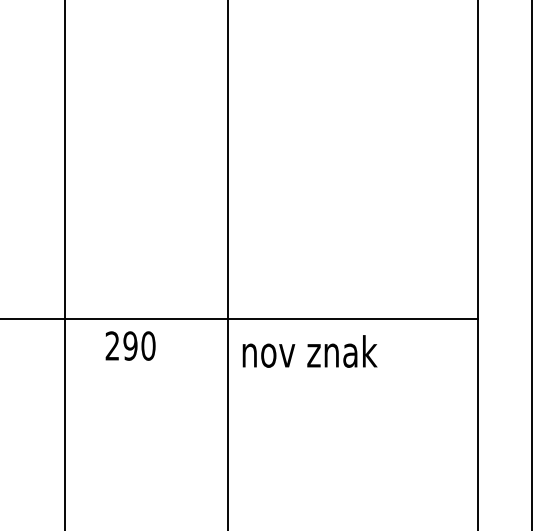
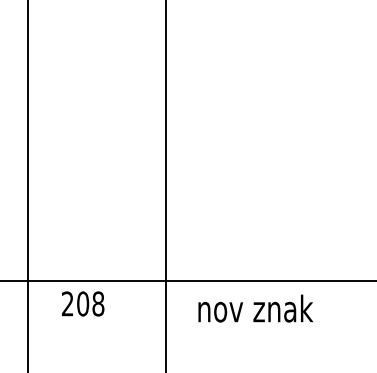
text: (139, 345) -> (90, 303), 290 -> 208
text: (309, 351) -> (255, 308), moved

